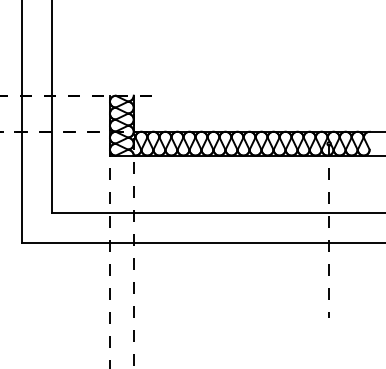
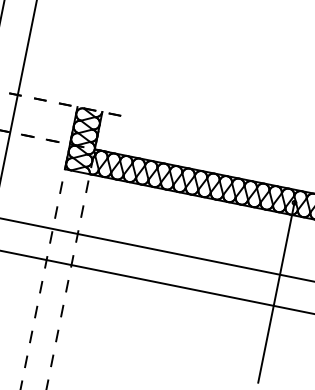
line: (329, 230) -> (276, 292), dashed -> solid

